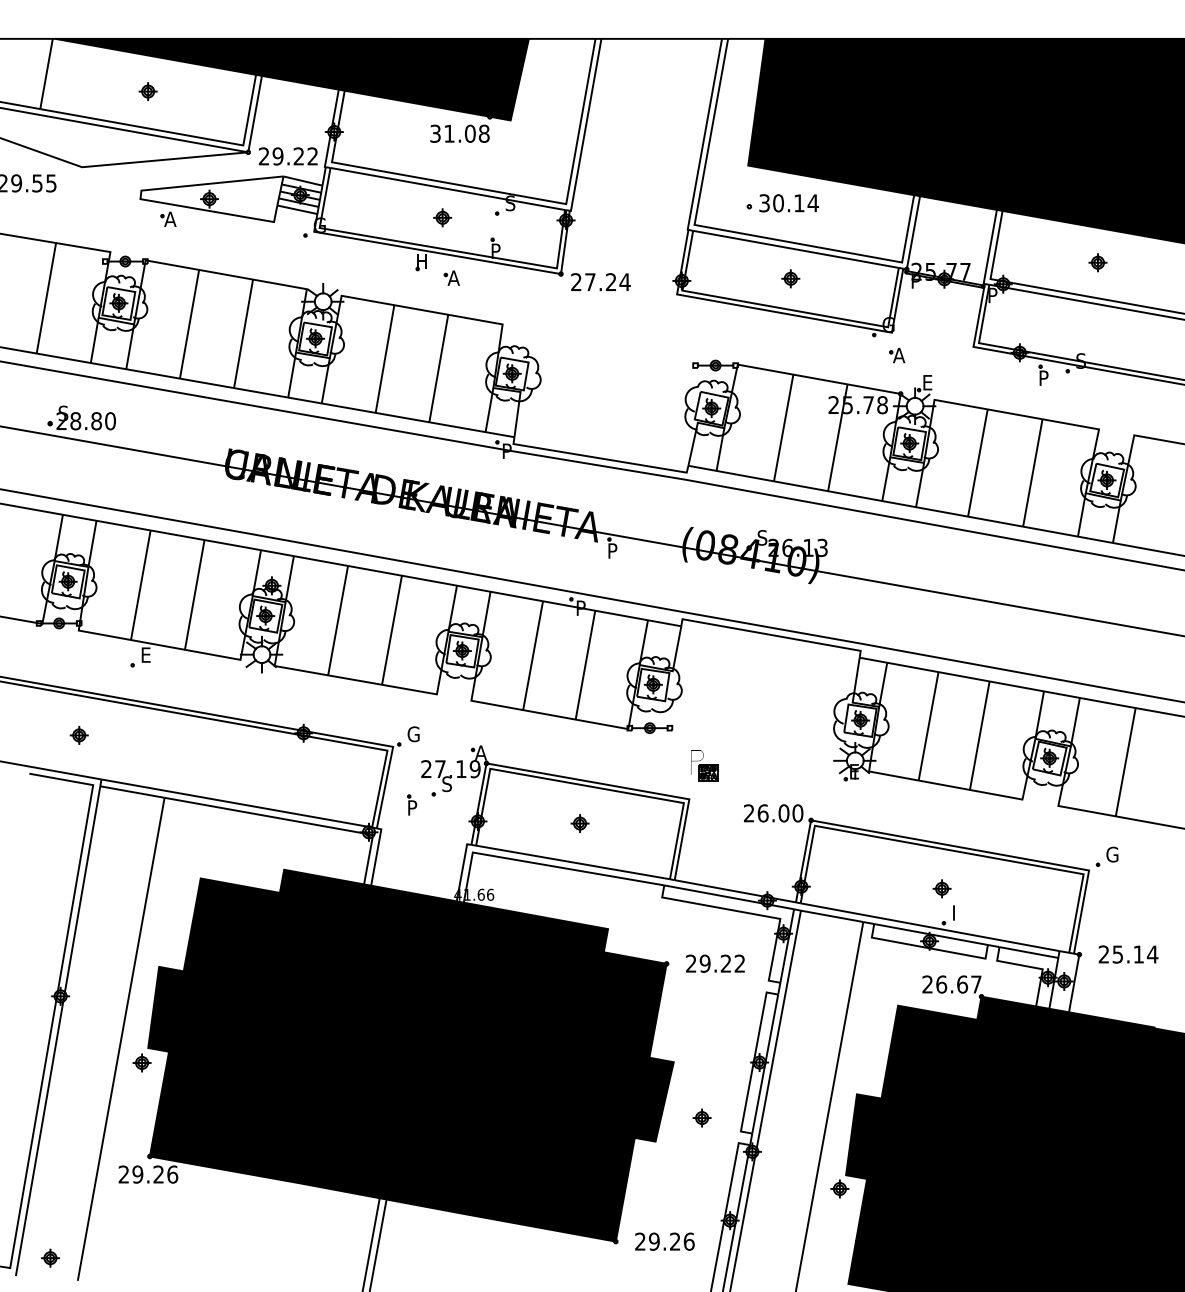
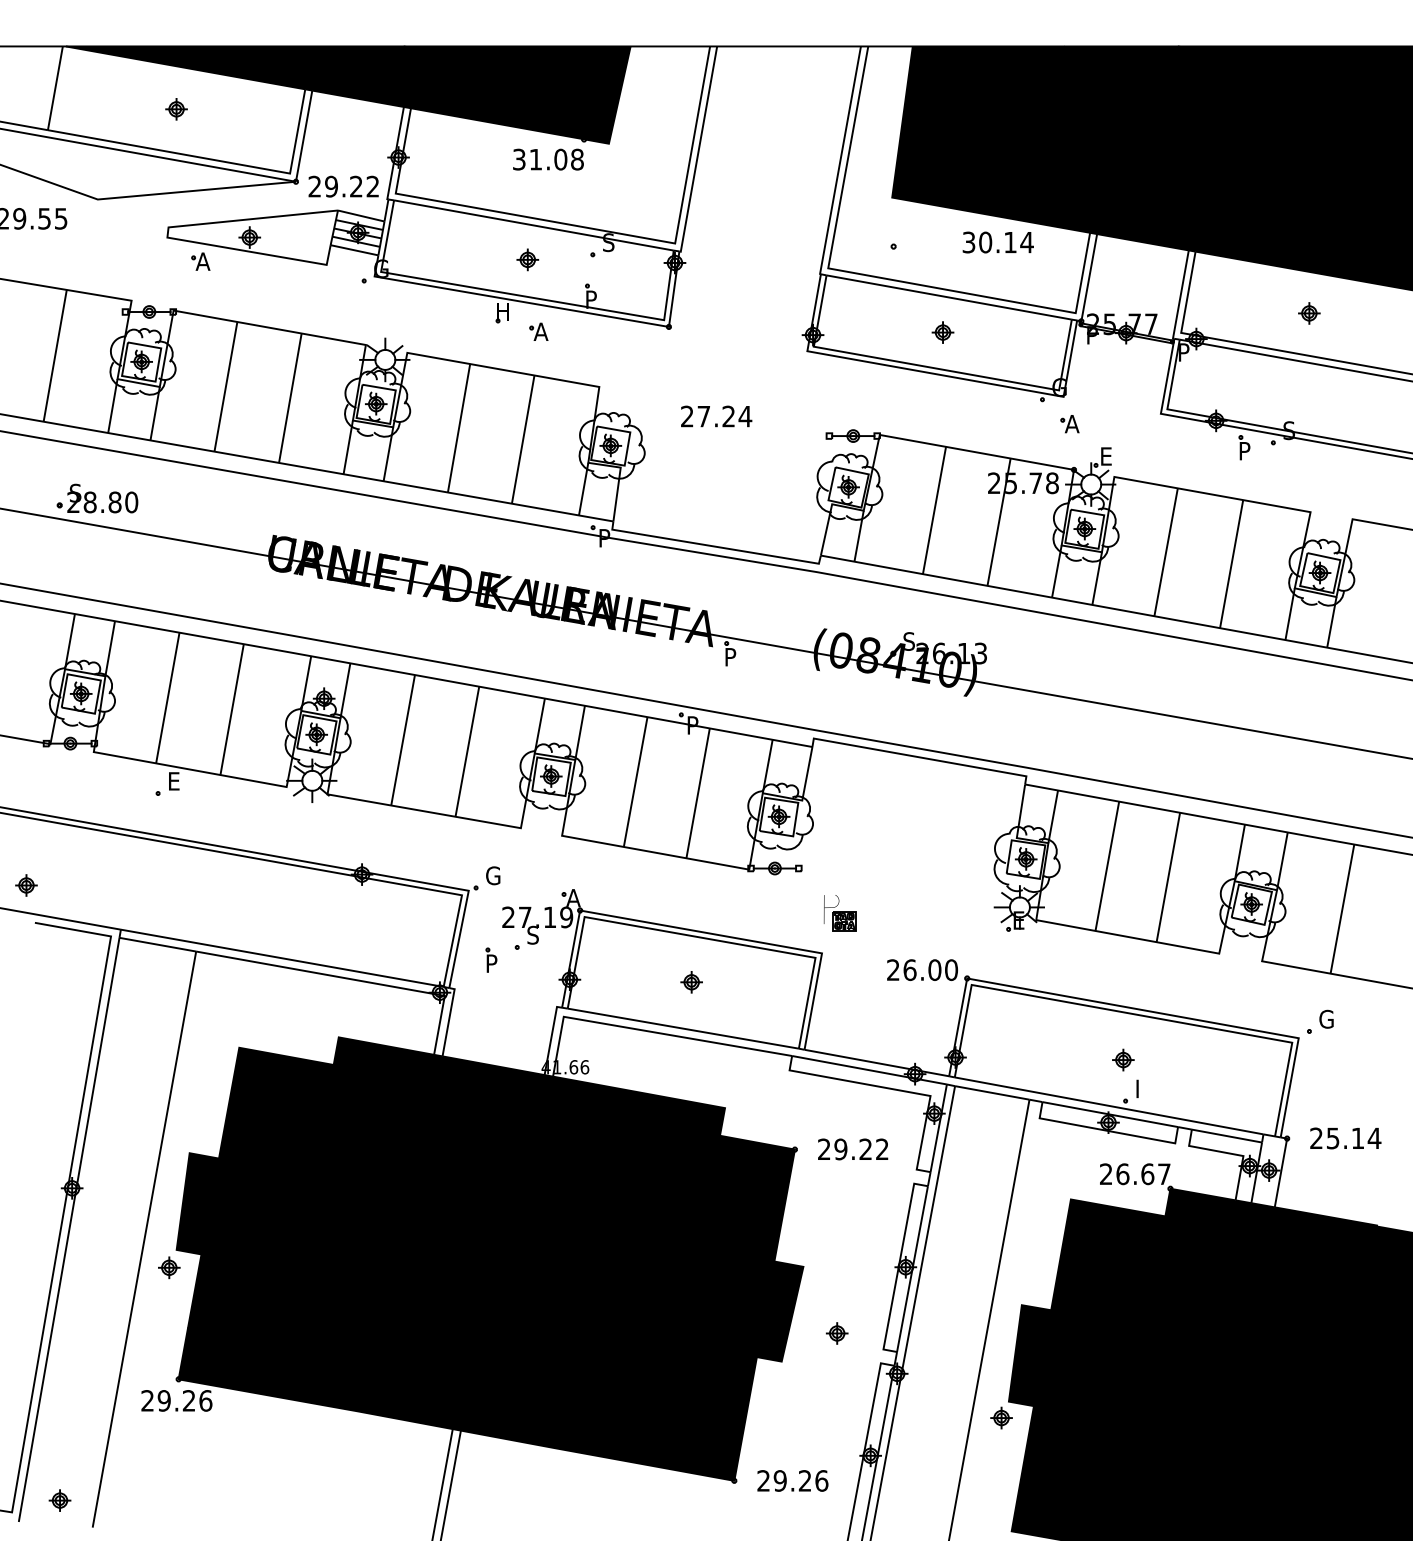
text: (788, 203) -> (997, 242), moved
text: (600, 281) -> (716, 415), moved
part: (78, 735) -> (25, 885), moved

